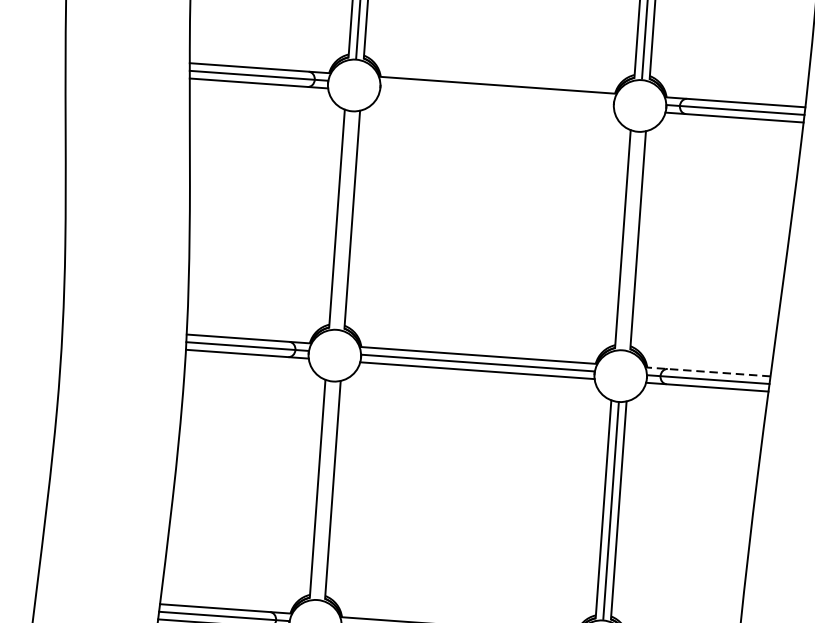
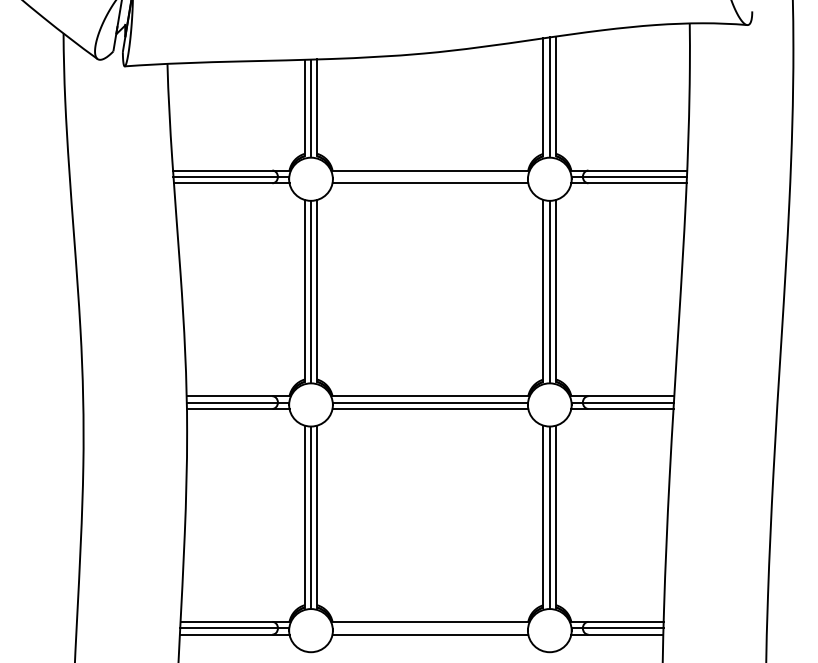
line: (496, 100) -> (430, 183), added
line: (345, 219) -> (311, 291), added
line: (630, 240) -> (549, 291), added
line: (708, 372) -> (622, 396), dashed -> solid
line: (325, 489) -> (311, 516), added

